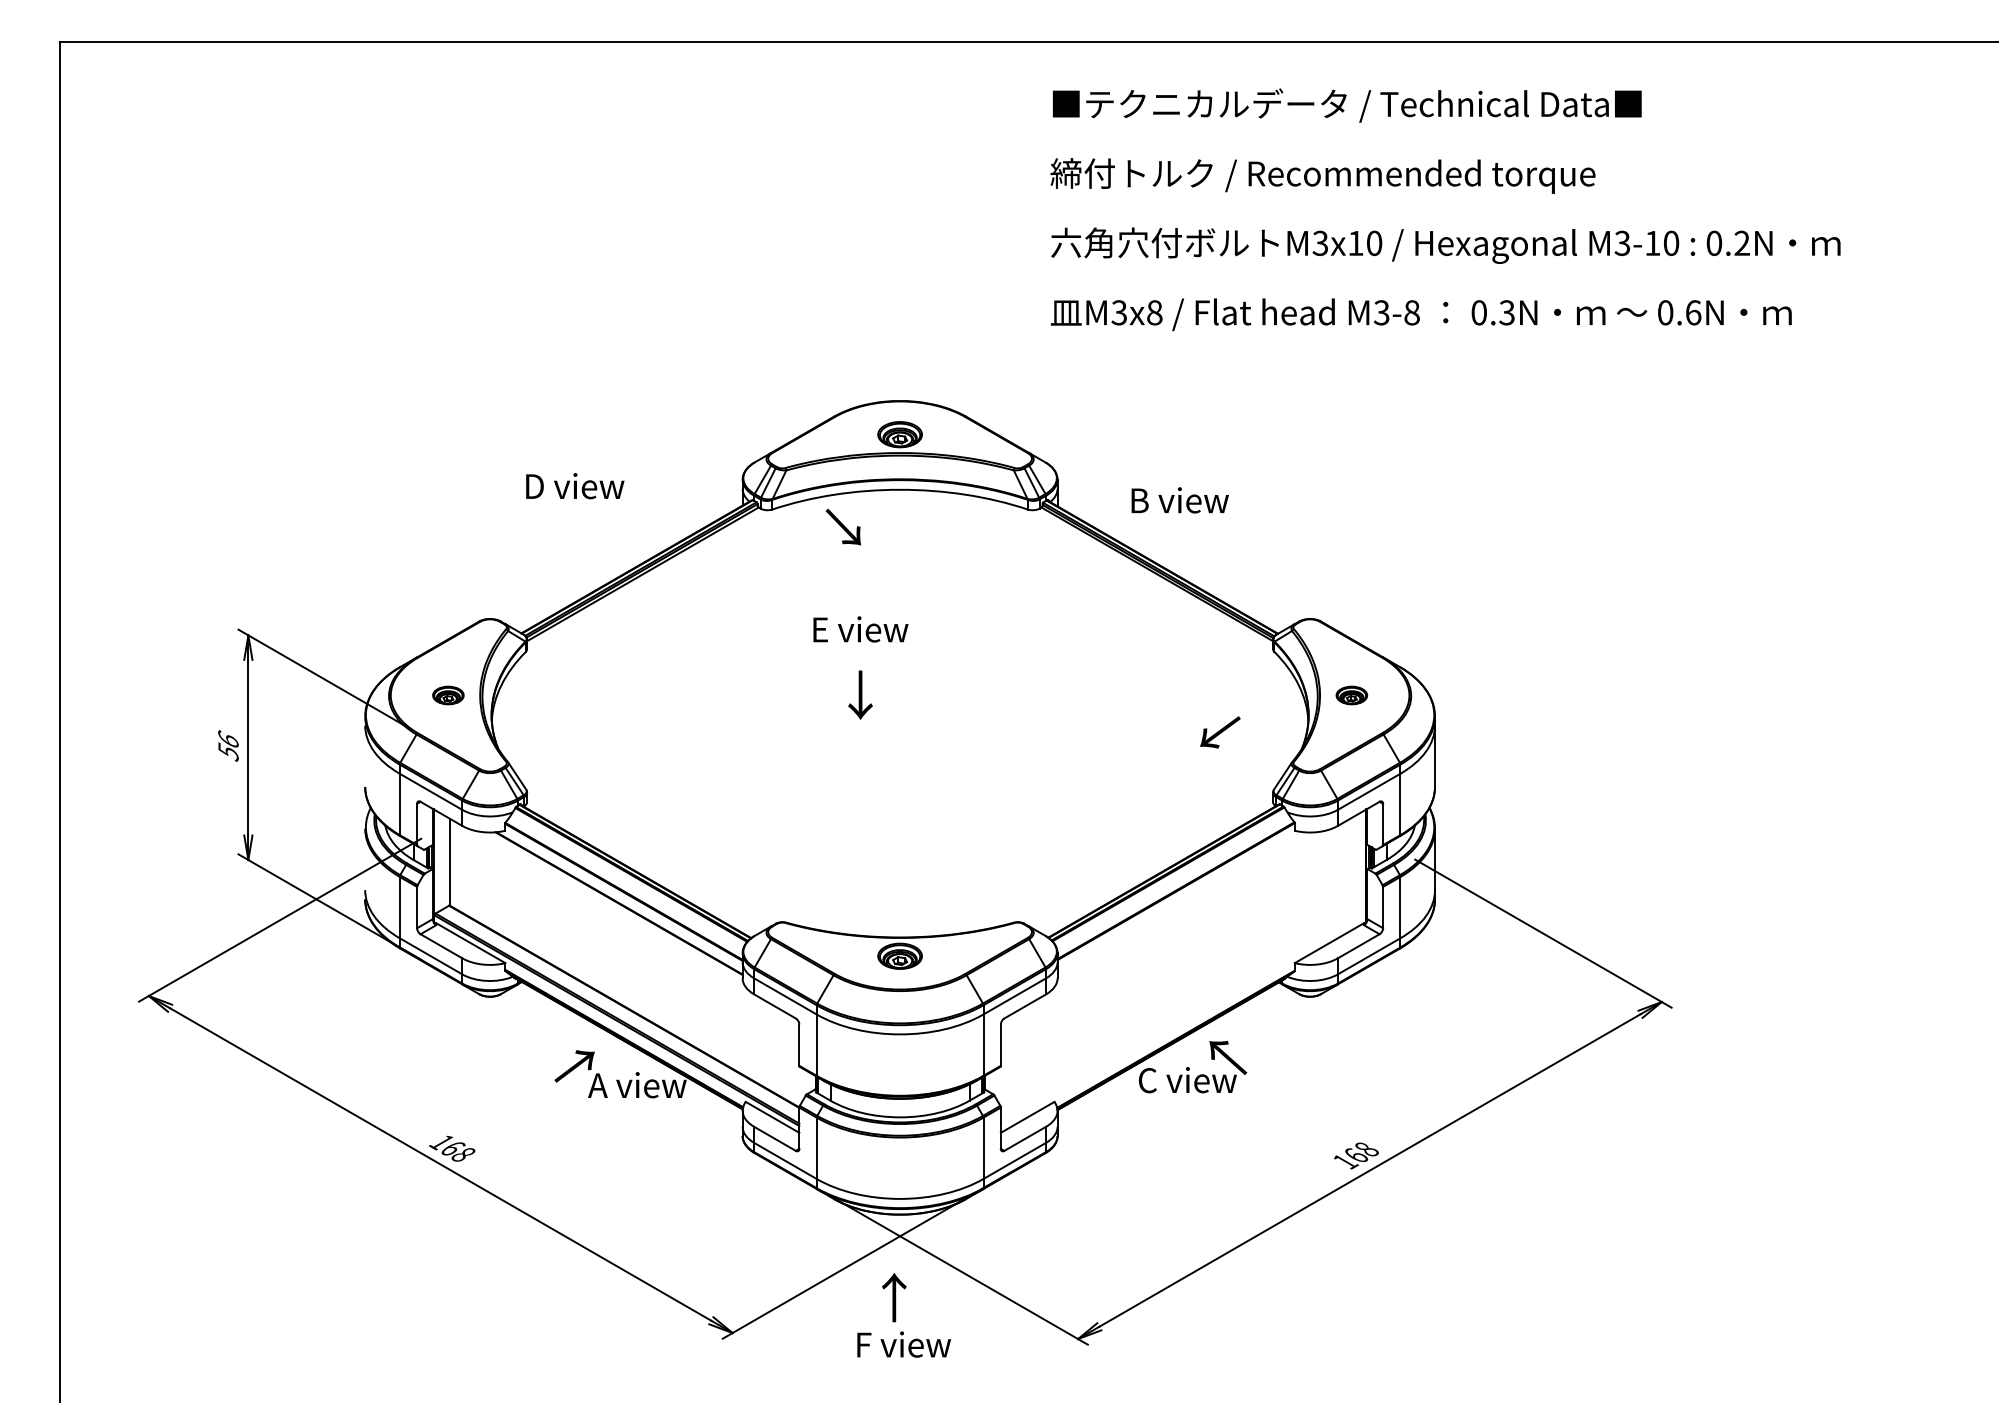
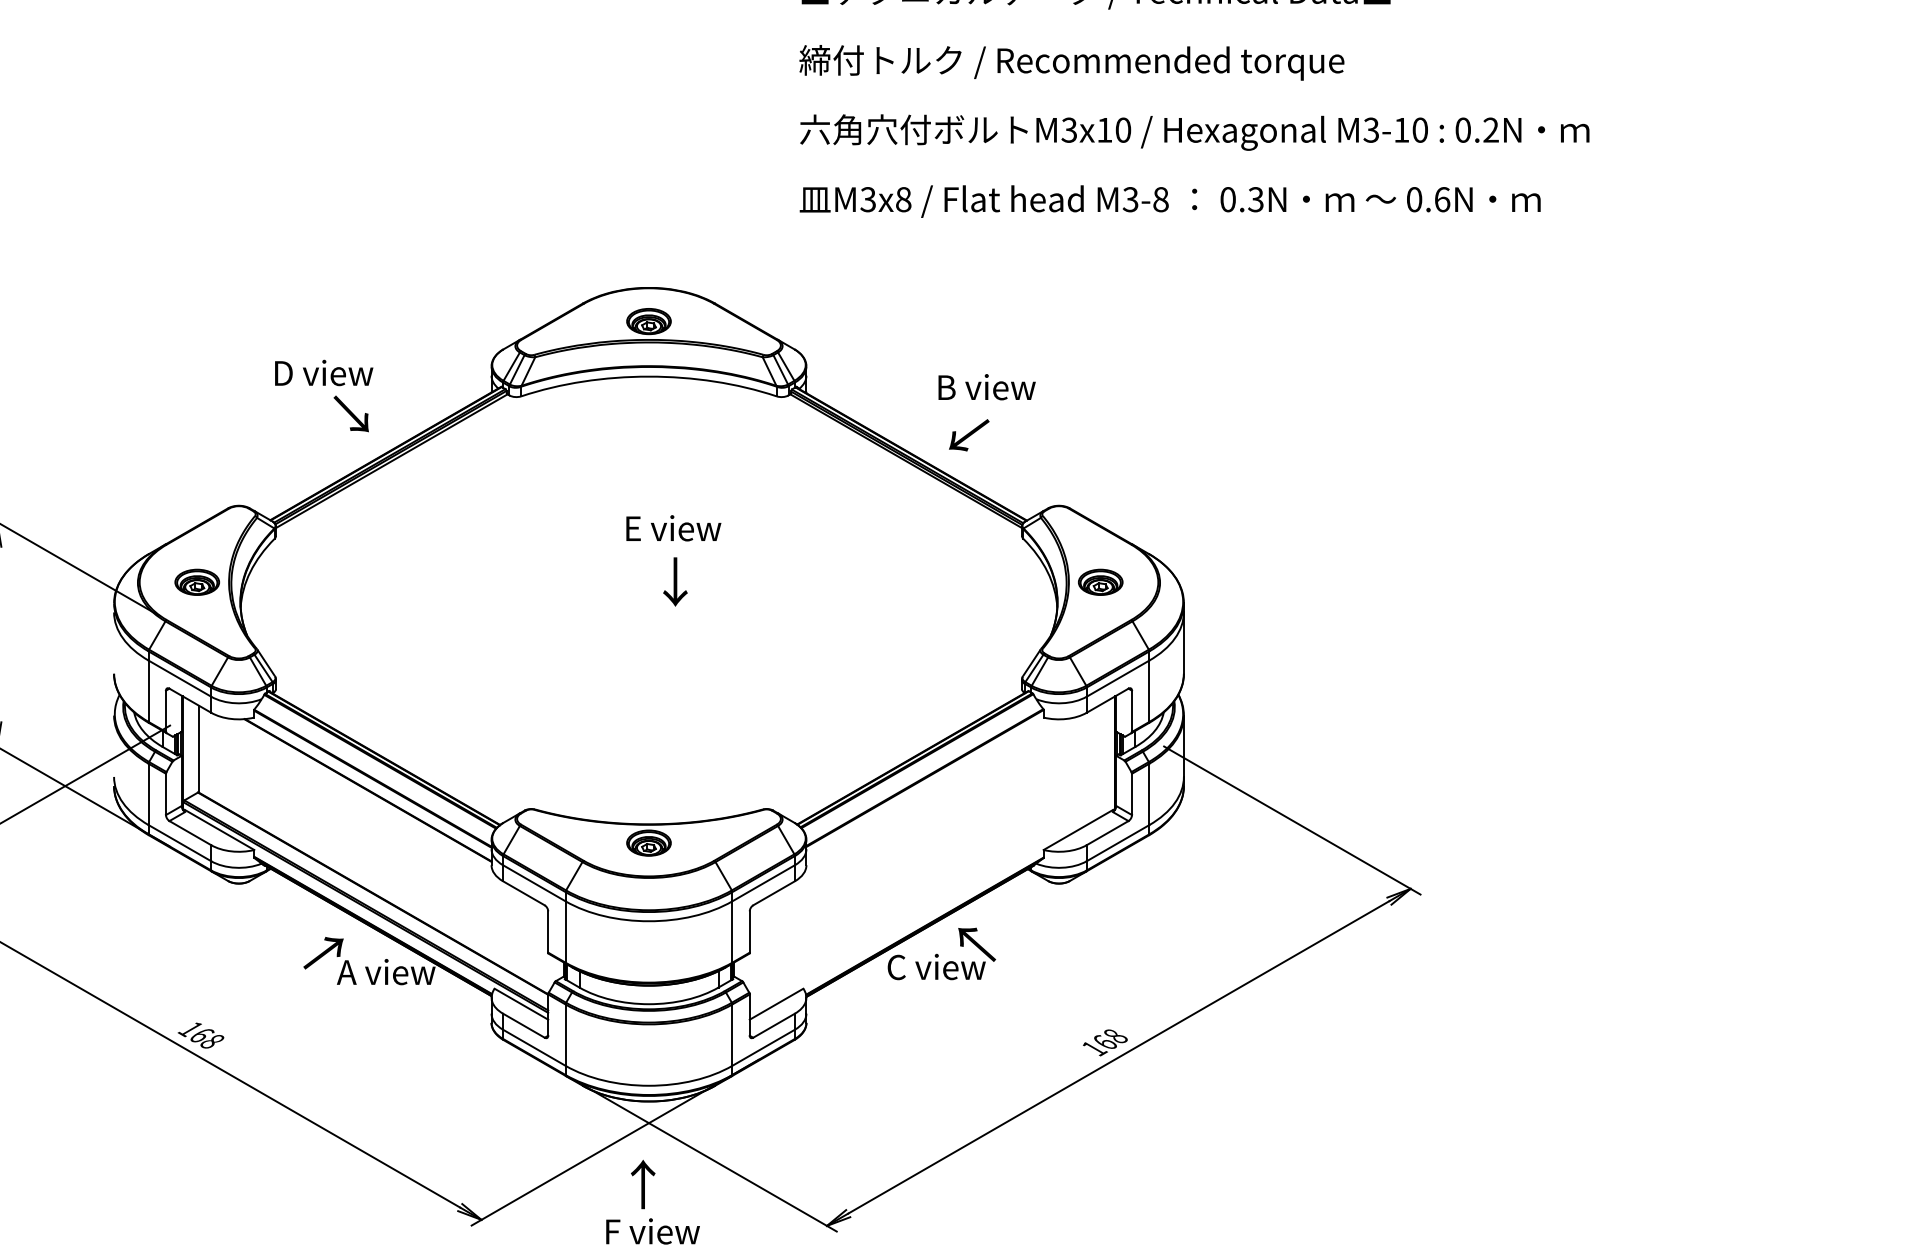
text: (1179, 500) -> (986, 387), moved
text: (842, 526) -> (350, 413), moved
text: (860, 629) -> (673, 528), moved
text: (860, 694) -> (675, 581), moved
part: (448, 695) -> (197, 582), size x1.43
part: (1351, 695) -> (1100, 582), size x1.43
text: (1220, 732) -> (969, 435), moved

